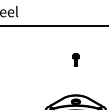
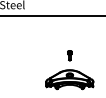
part: (75, 59) -> (69, 55), moved

